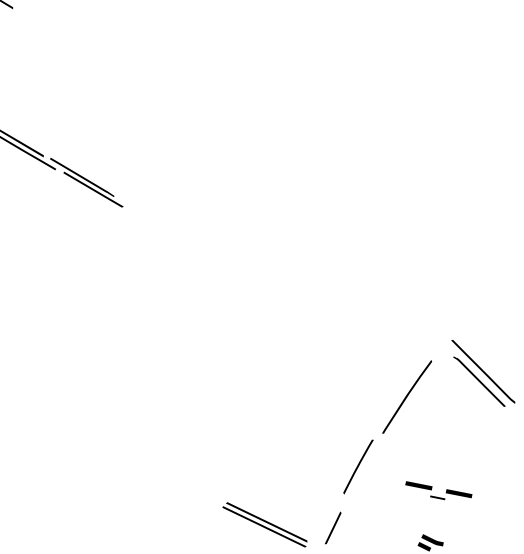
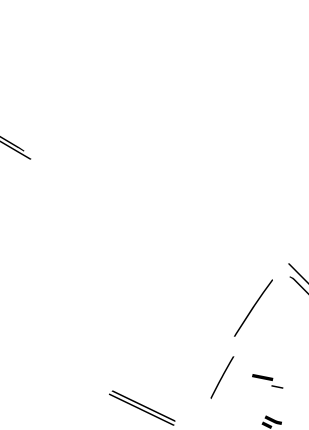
line: (358, 466) -> (222, 377), moved
fill: (458, 493) -> (293, 383), removed
fill: (332, 527) -> (195, 410), removed

